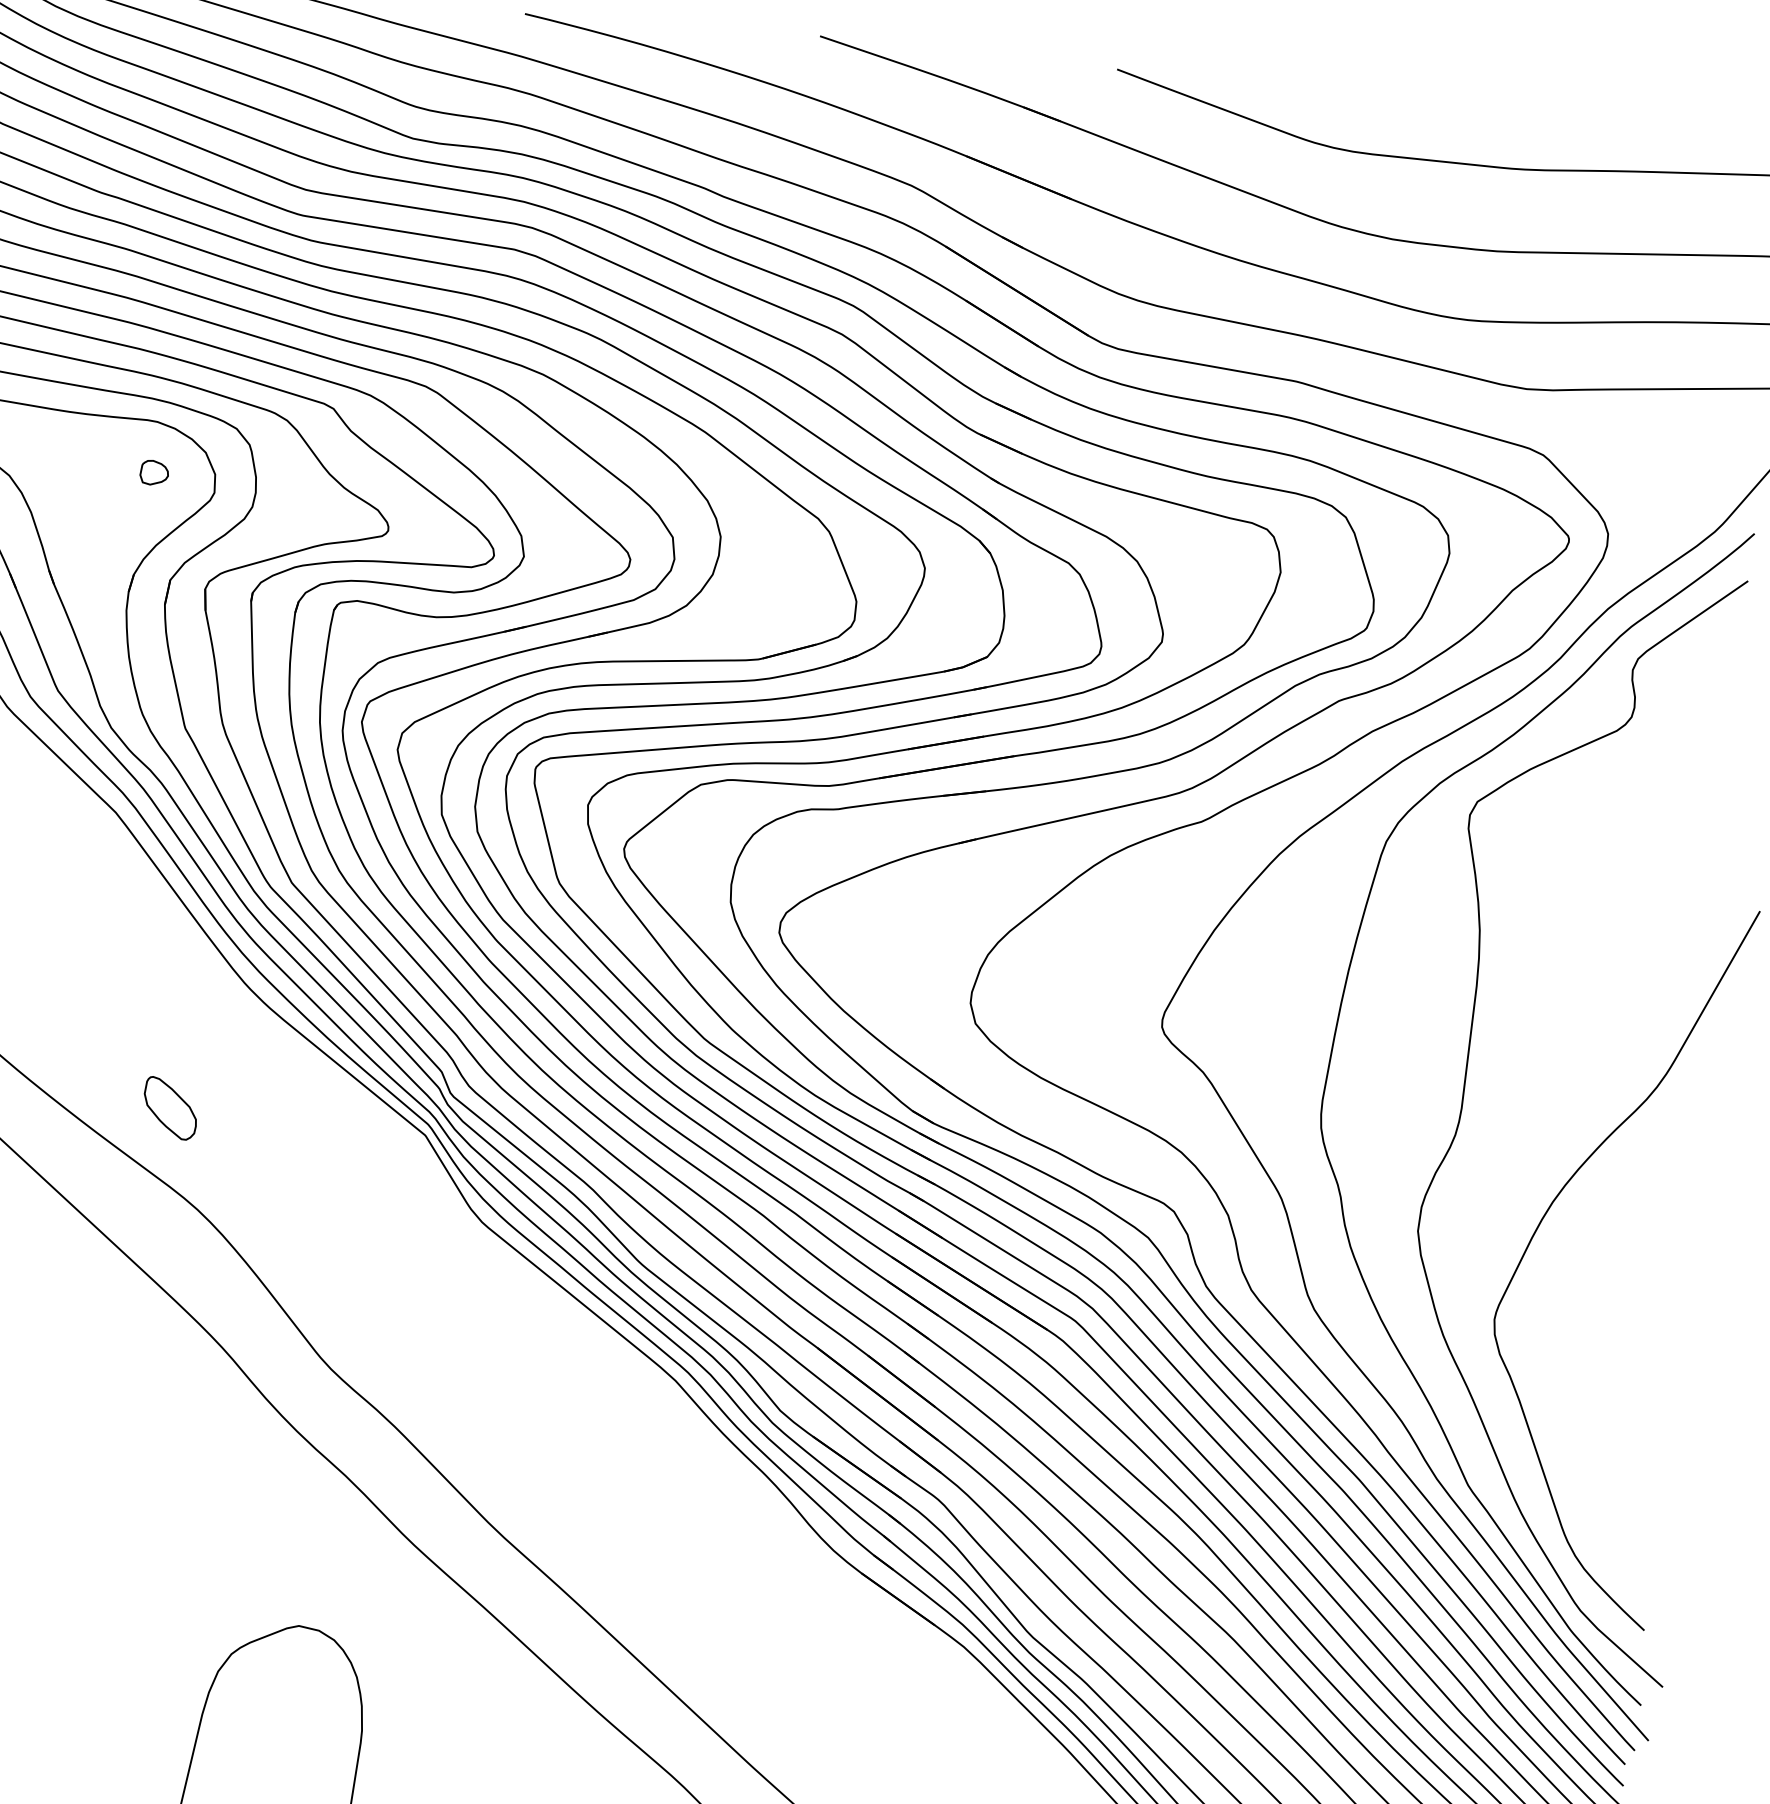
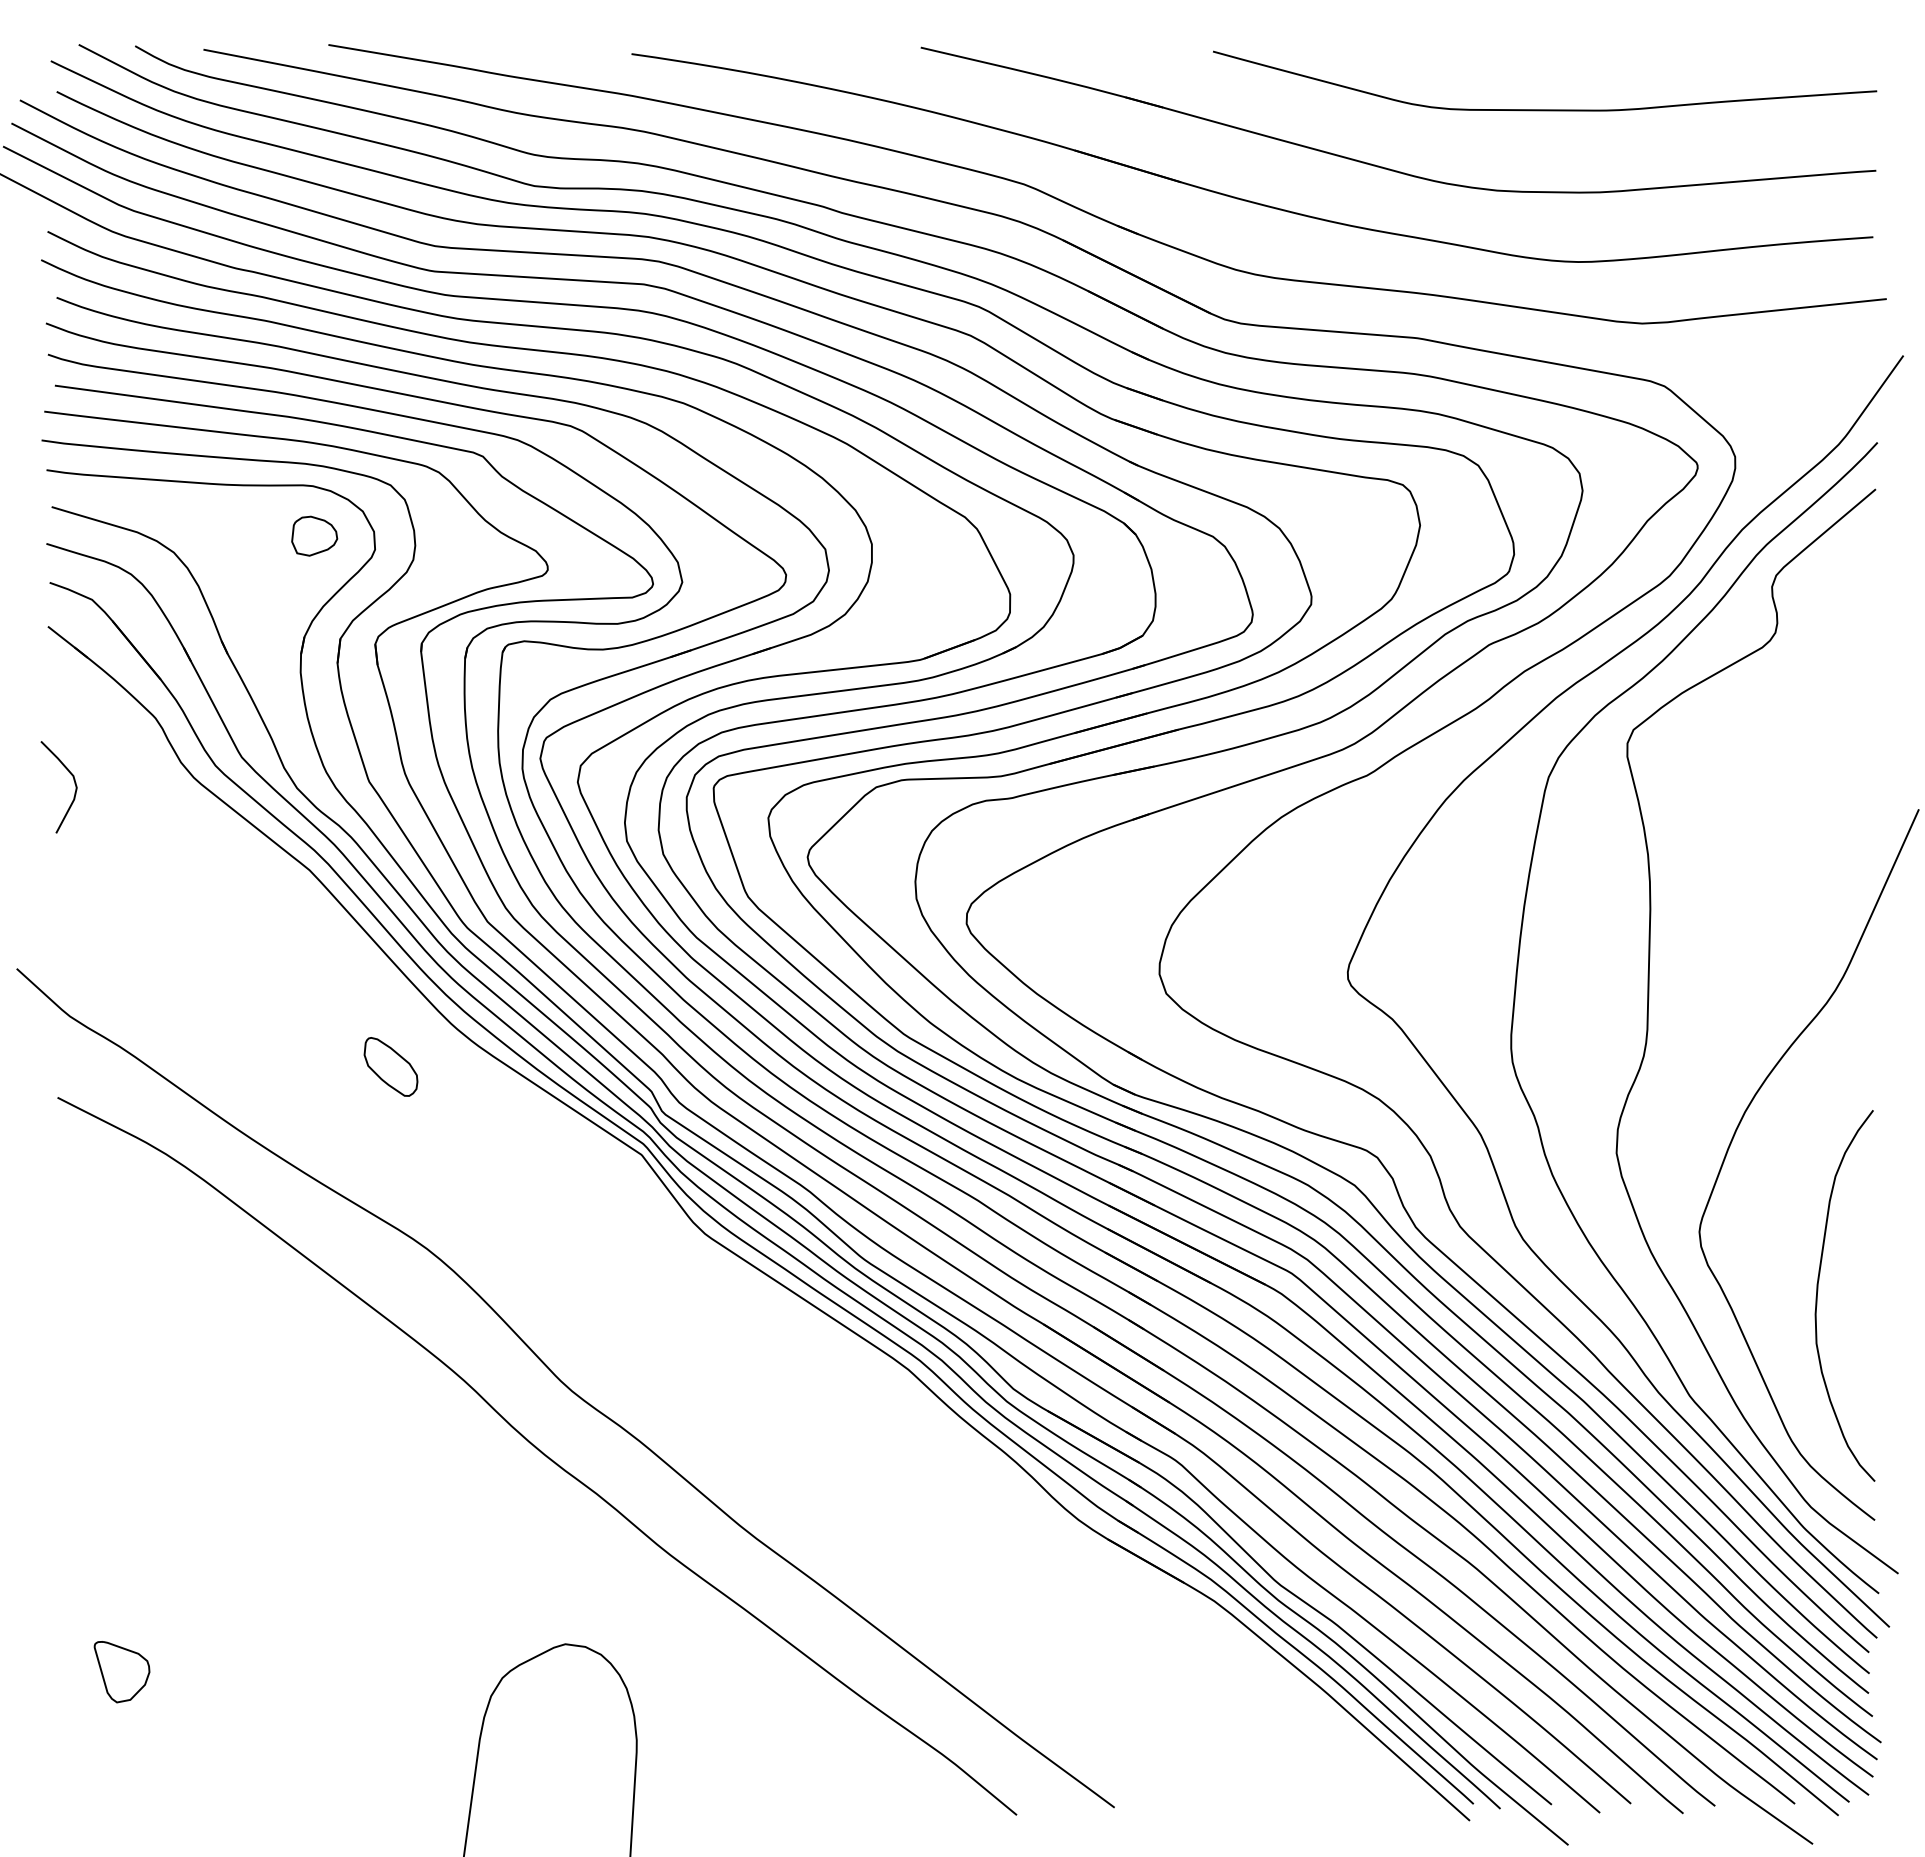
part: (154, 472) -> (314, 535), size x1.67
part: (169, 1107) -> (390, 1066), moved
curve: (1609, 1391) -> (1818, 1291), added

